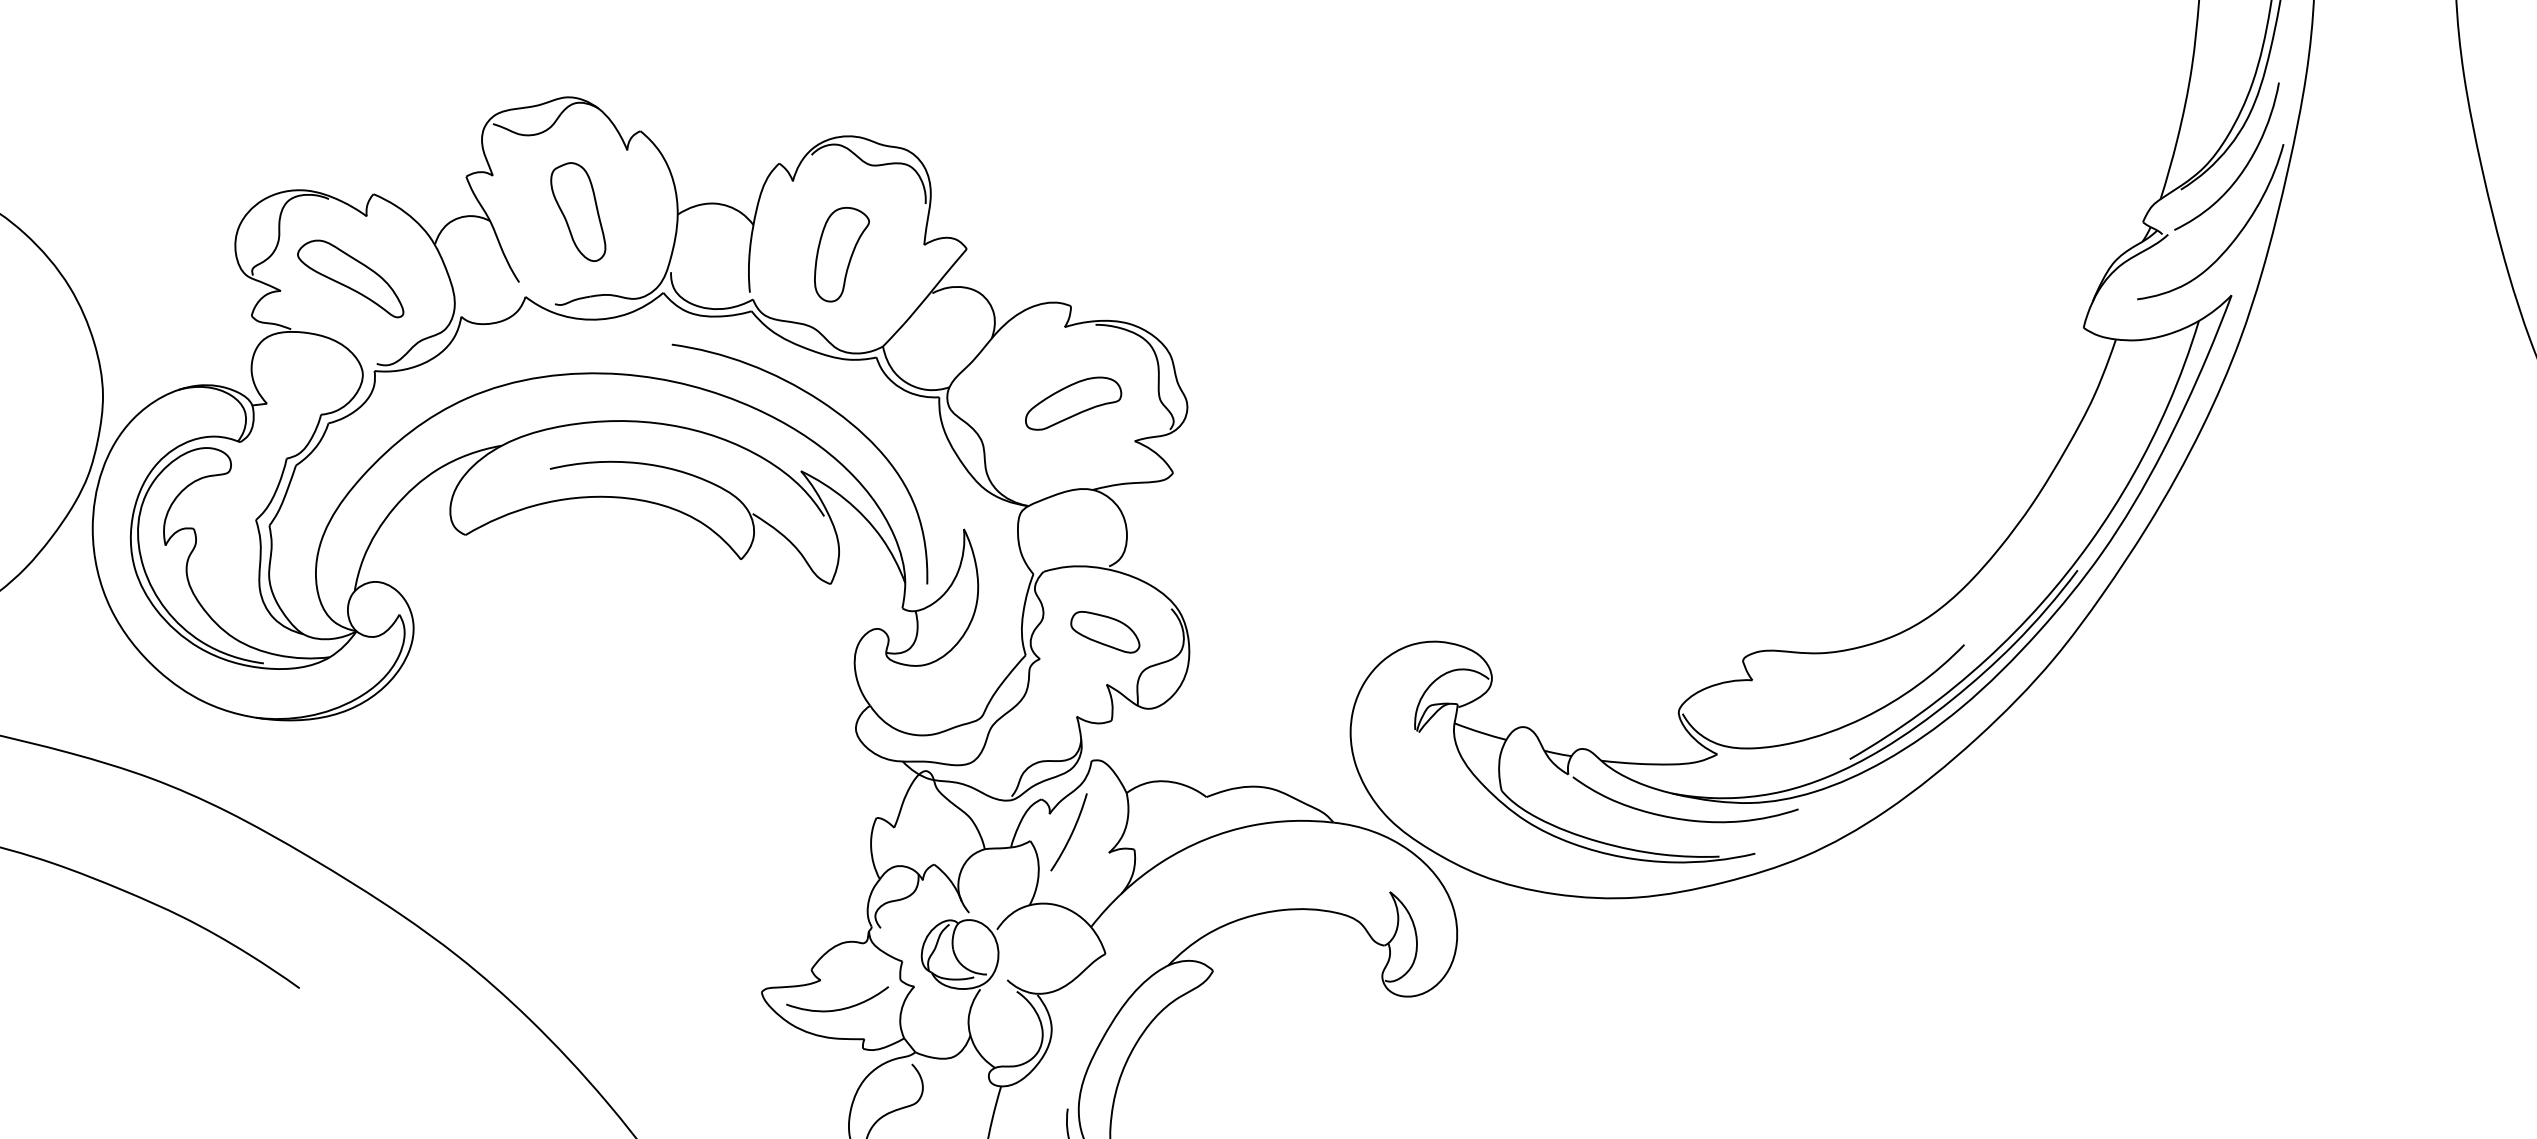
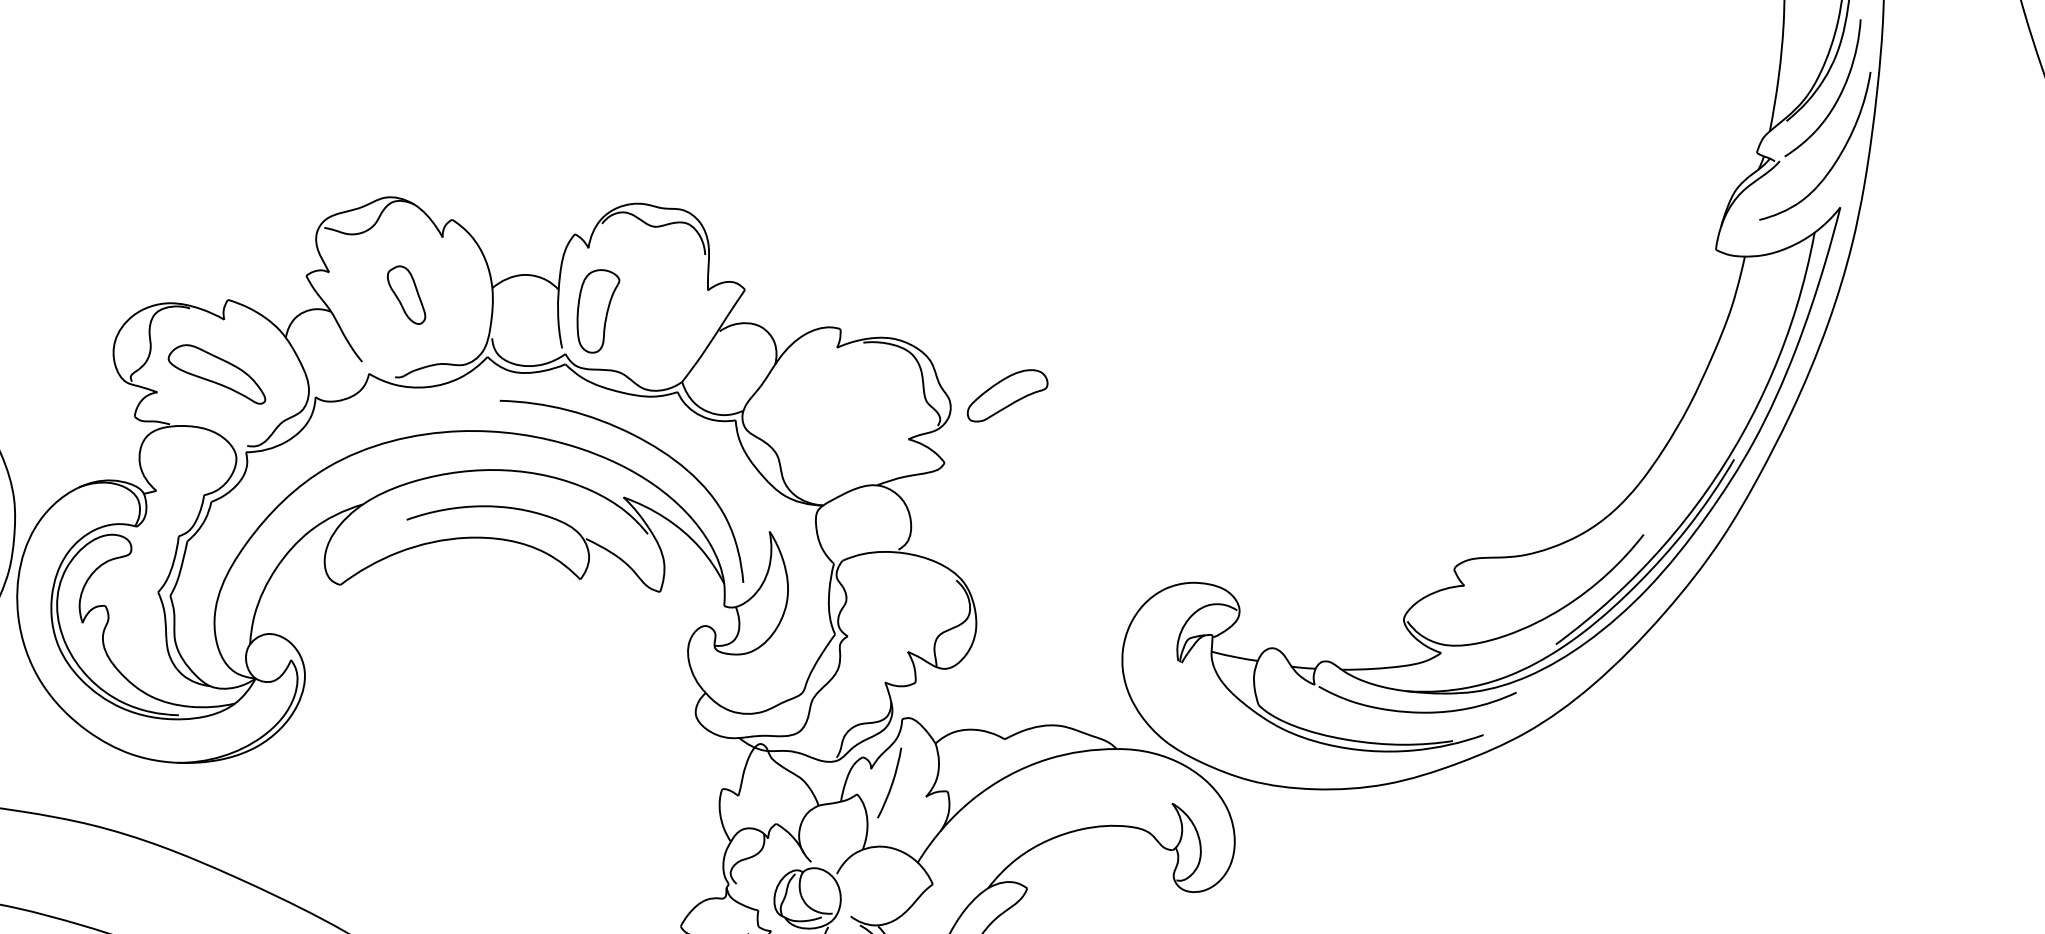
part: (578, 211) -> (406, 294), size x0.7
part: (841, 254) -> (598, 310), moved
part: (1073, 403) -> (1007, 395), moved
part: (1105, 632) -> (901, 607), removed

